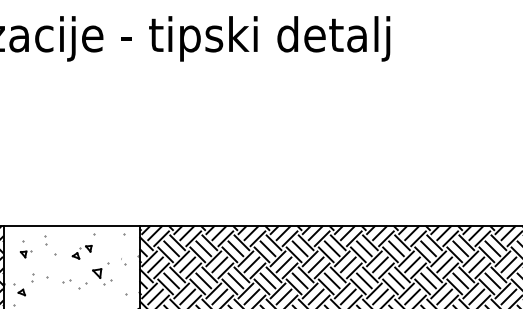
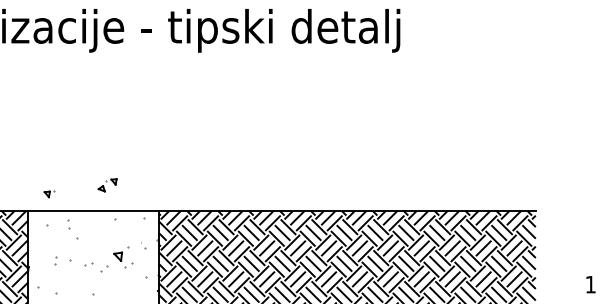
part: (81, 252) -> (107, 185), moved
part: (25, 254) -> (49, 194), moved
part: (19, 289) -> (43, 272), removed

